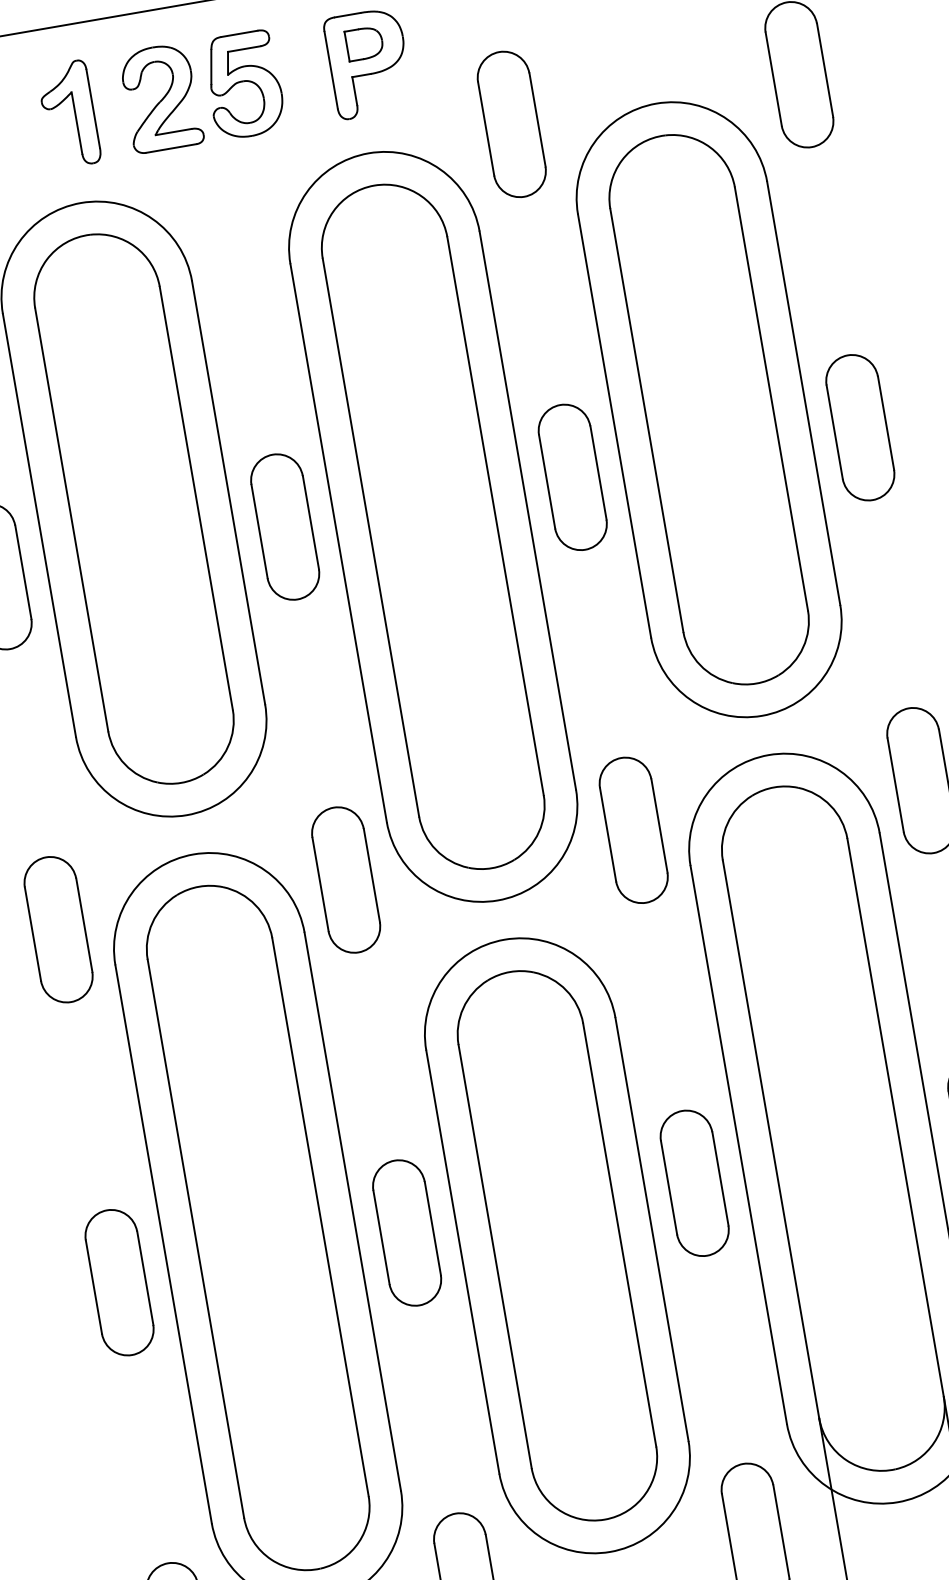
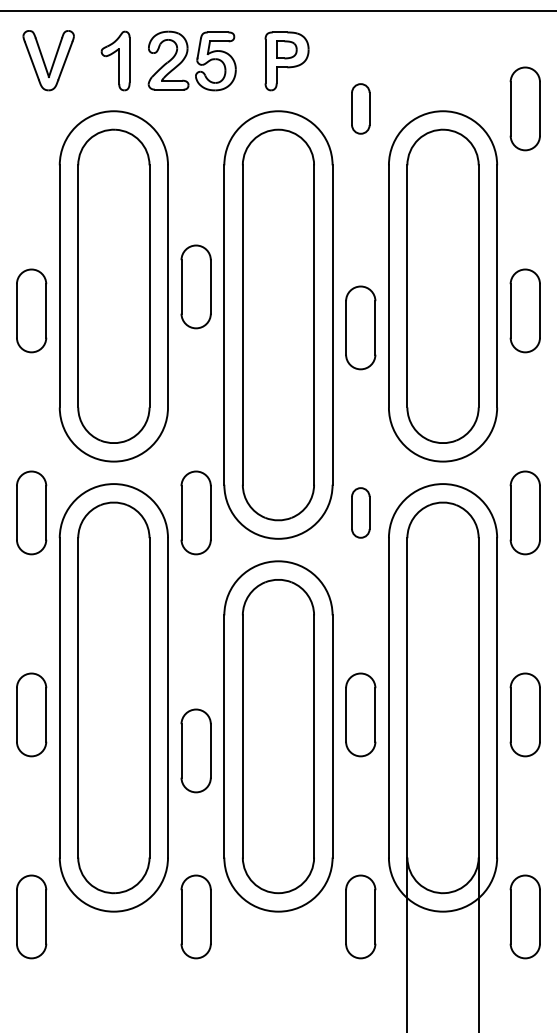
part: (511, 123) -> (360, 108), size x0.6
part: (572, 476) -> (360, 327), moved
part: (283, 526) -> (195, 286), moved
part: (633, 829) -> (360, 512), size x0.6
part: (405, 1232) -> (195, 750), moved

